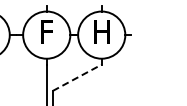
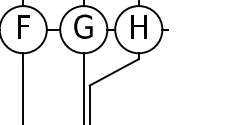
text: (46, 31) -> (83, 26), F -> G
line: (77, 77) -> (114, 72), dashed -> solid

